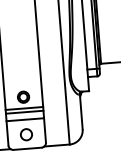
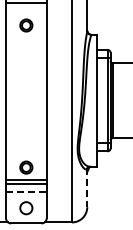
line: (81, 112) -> (87, 188), solid -> dashed
line: (25, 119) -> (26, 191), solid -> dashed

